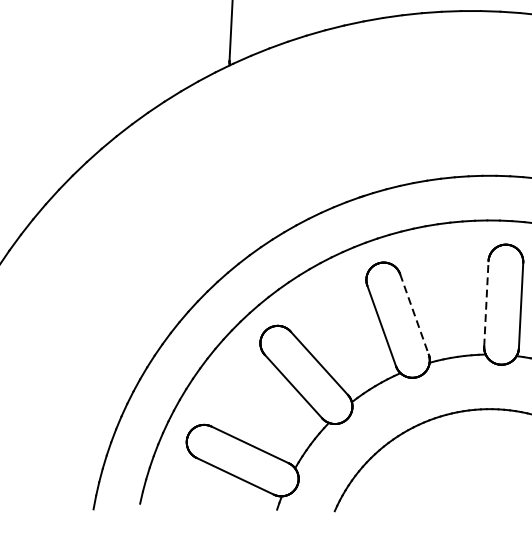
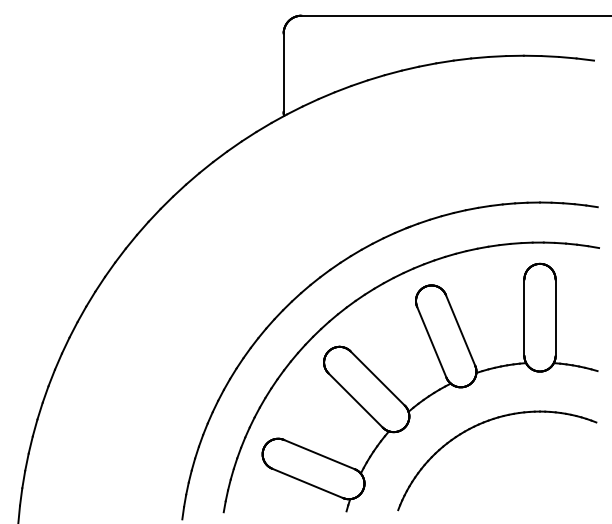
line: (486, 303) -> (524, 317), dashed -> solid
line: (414, 314) -> (460, 330), dashed -> solid

